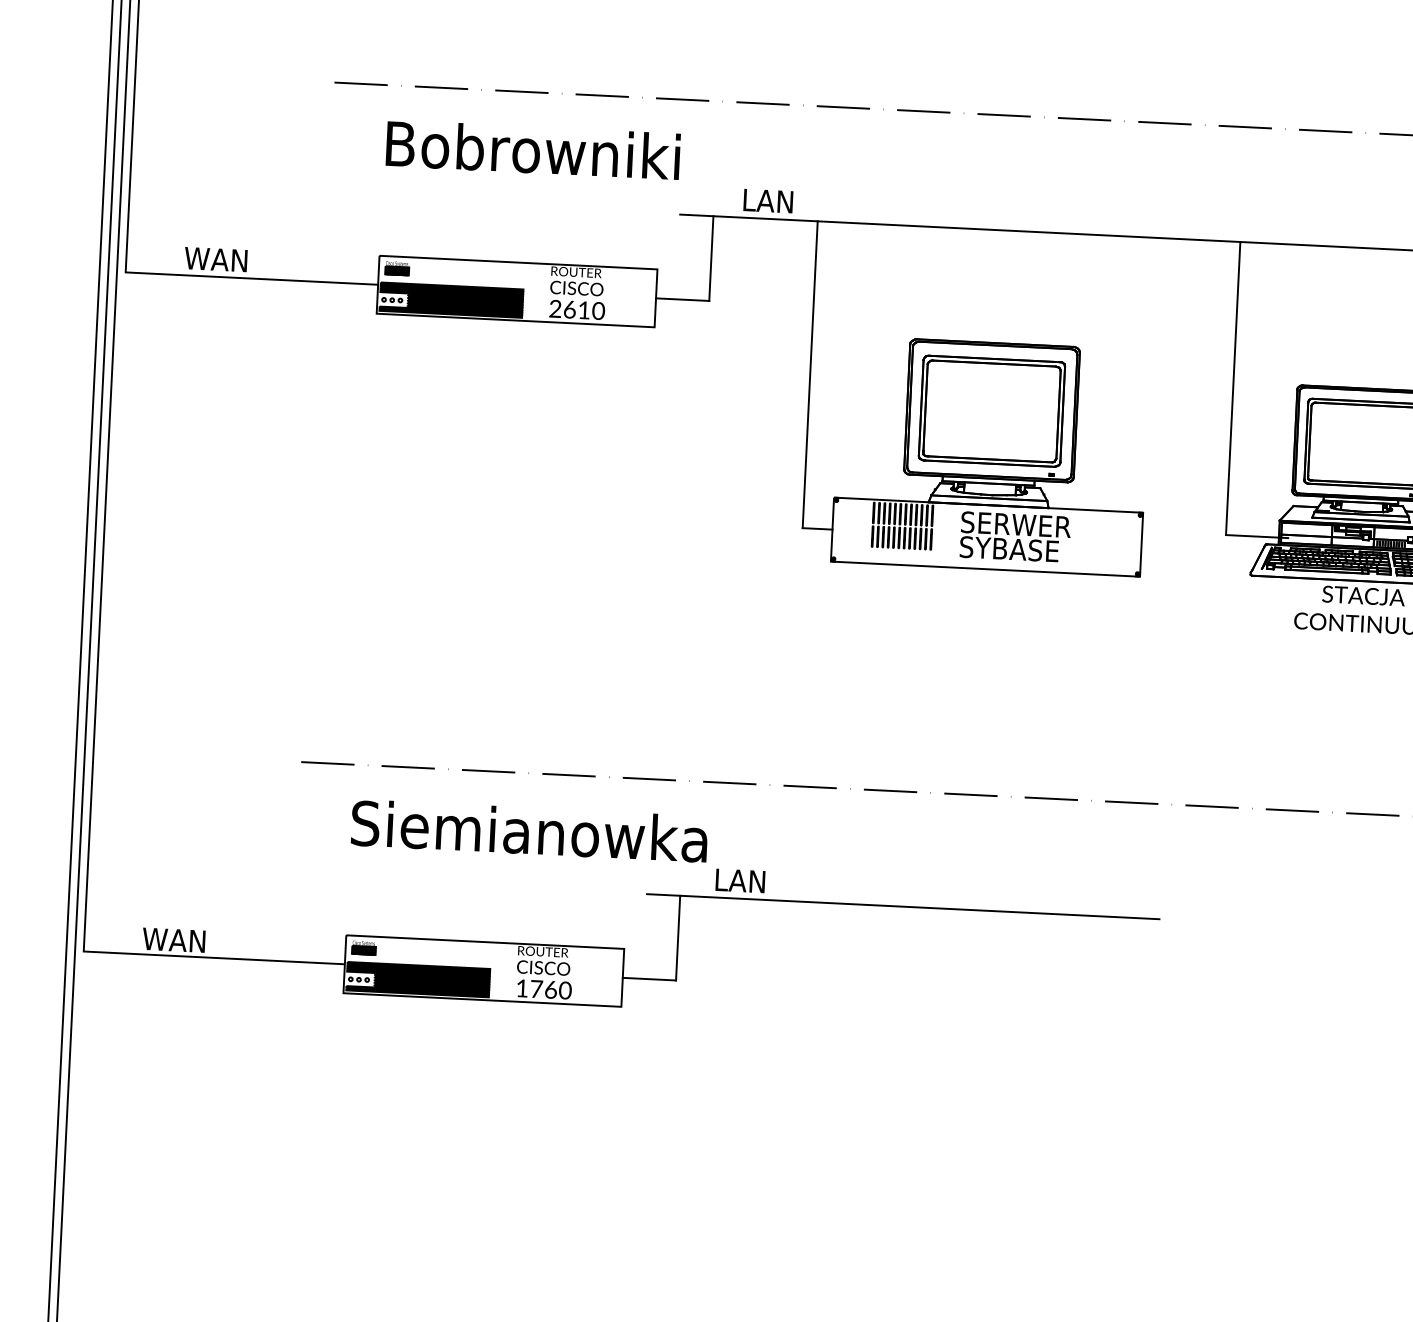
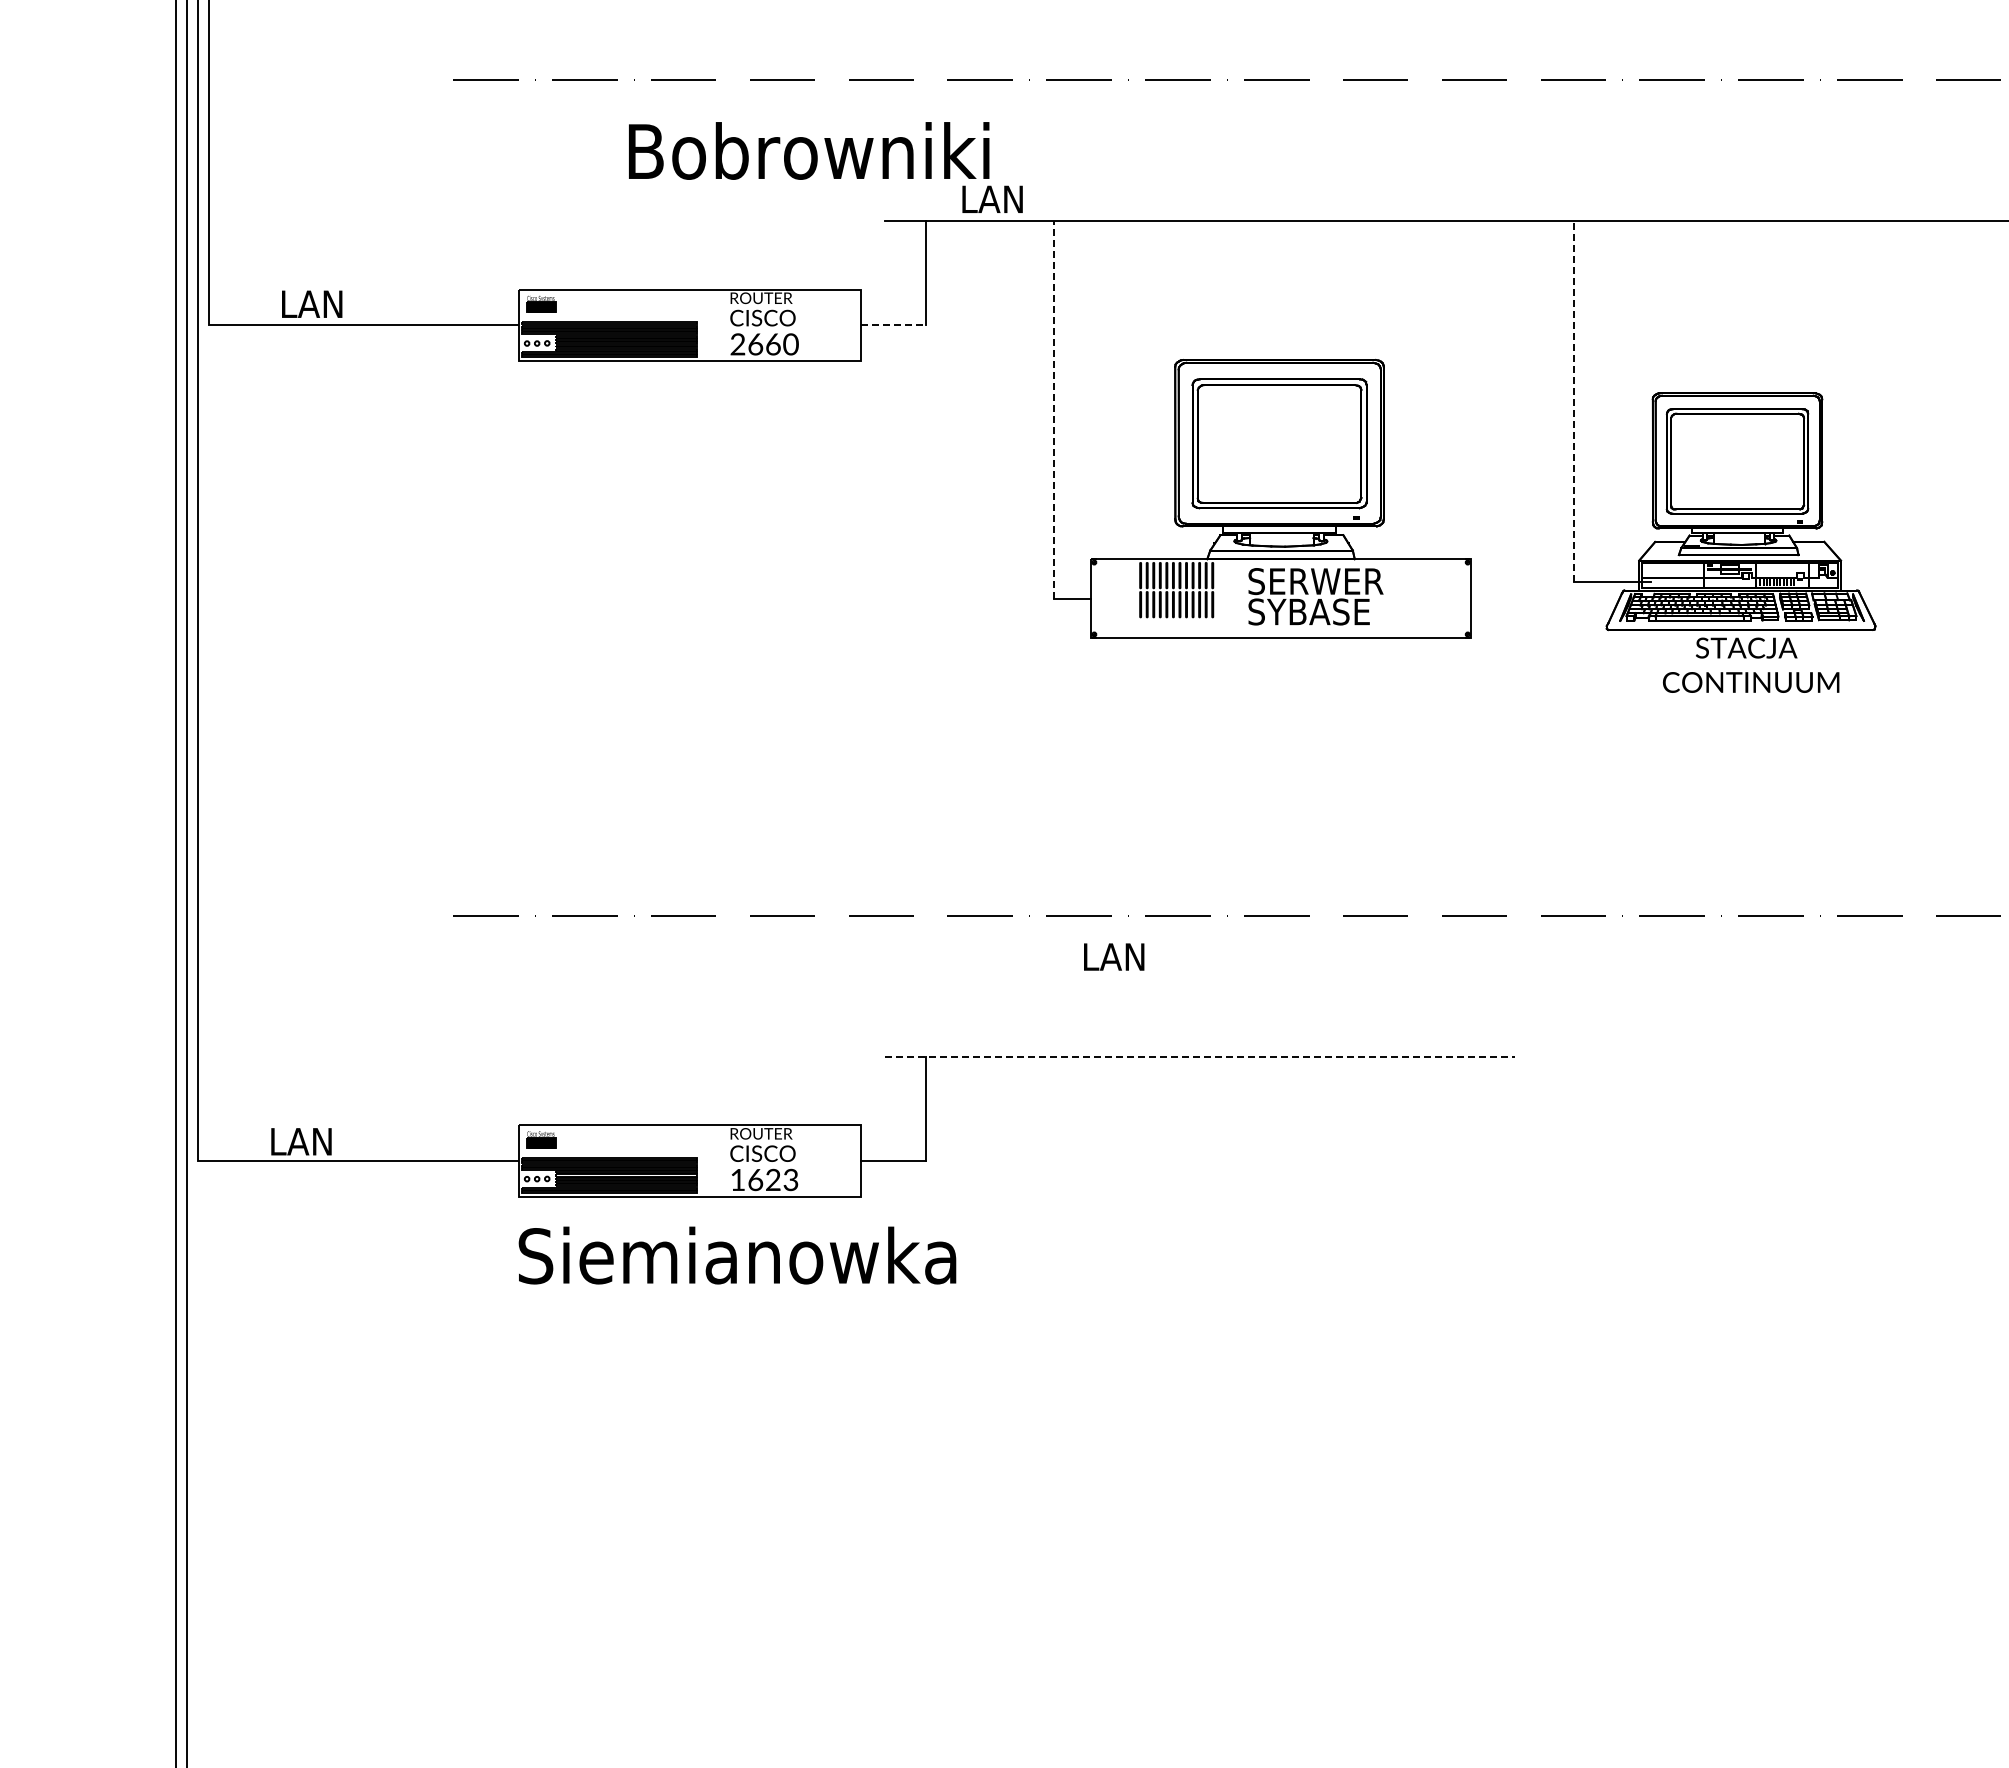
text: (533, 149) -> (809, 150), moved
text: (216, 258) -> (318, 303), WAN -> LAN
line: (682, 299) -> (893, 325), solid -> dashed
text: (584, 310) -> (773, 344), 2610 -> 2660
line: (810, 374) -> (1054, 409), solid -> dashed
line: (1233, 387) -> (1574, 400), solid -> dashed
text: (529, 831) -> (737, 1255), moved
text: (740, 880) -> (1114, 956), moved
line: (903, 906) -> (1200, 1056), solid -> dashed
text: (173, 940) -> (307, 1141), WAN -> LAN
text: (551, 989) -> (773, 1179), 1760 -> 1623

